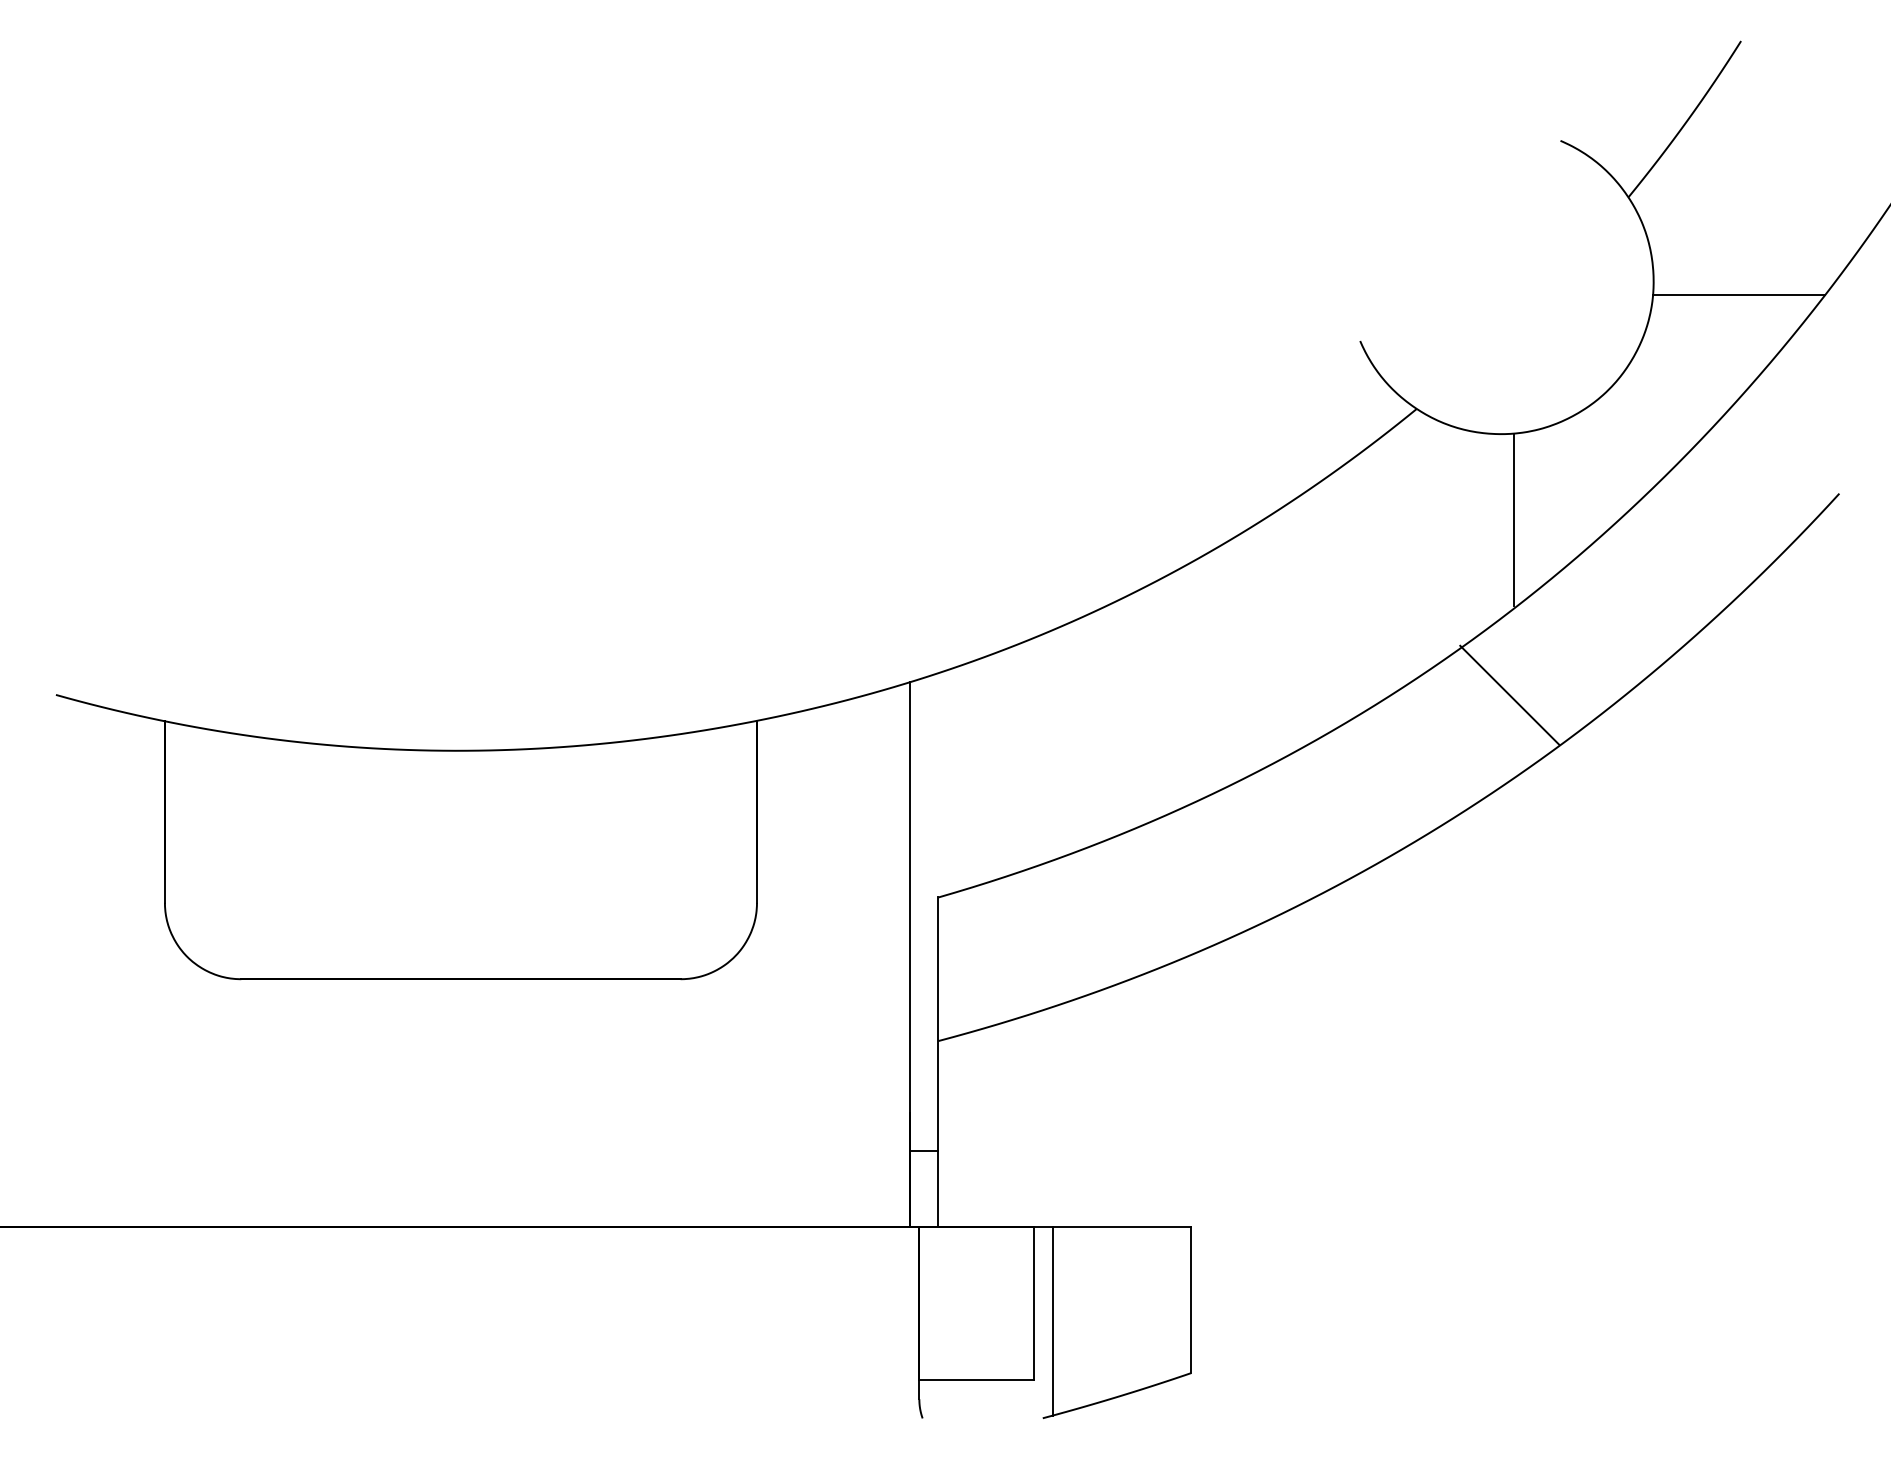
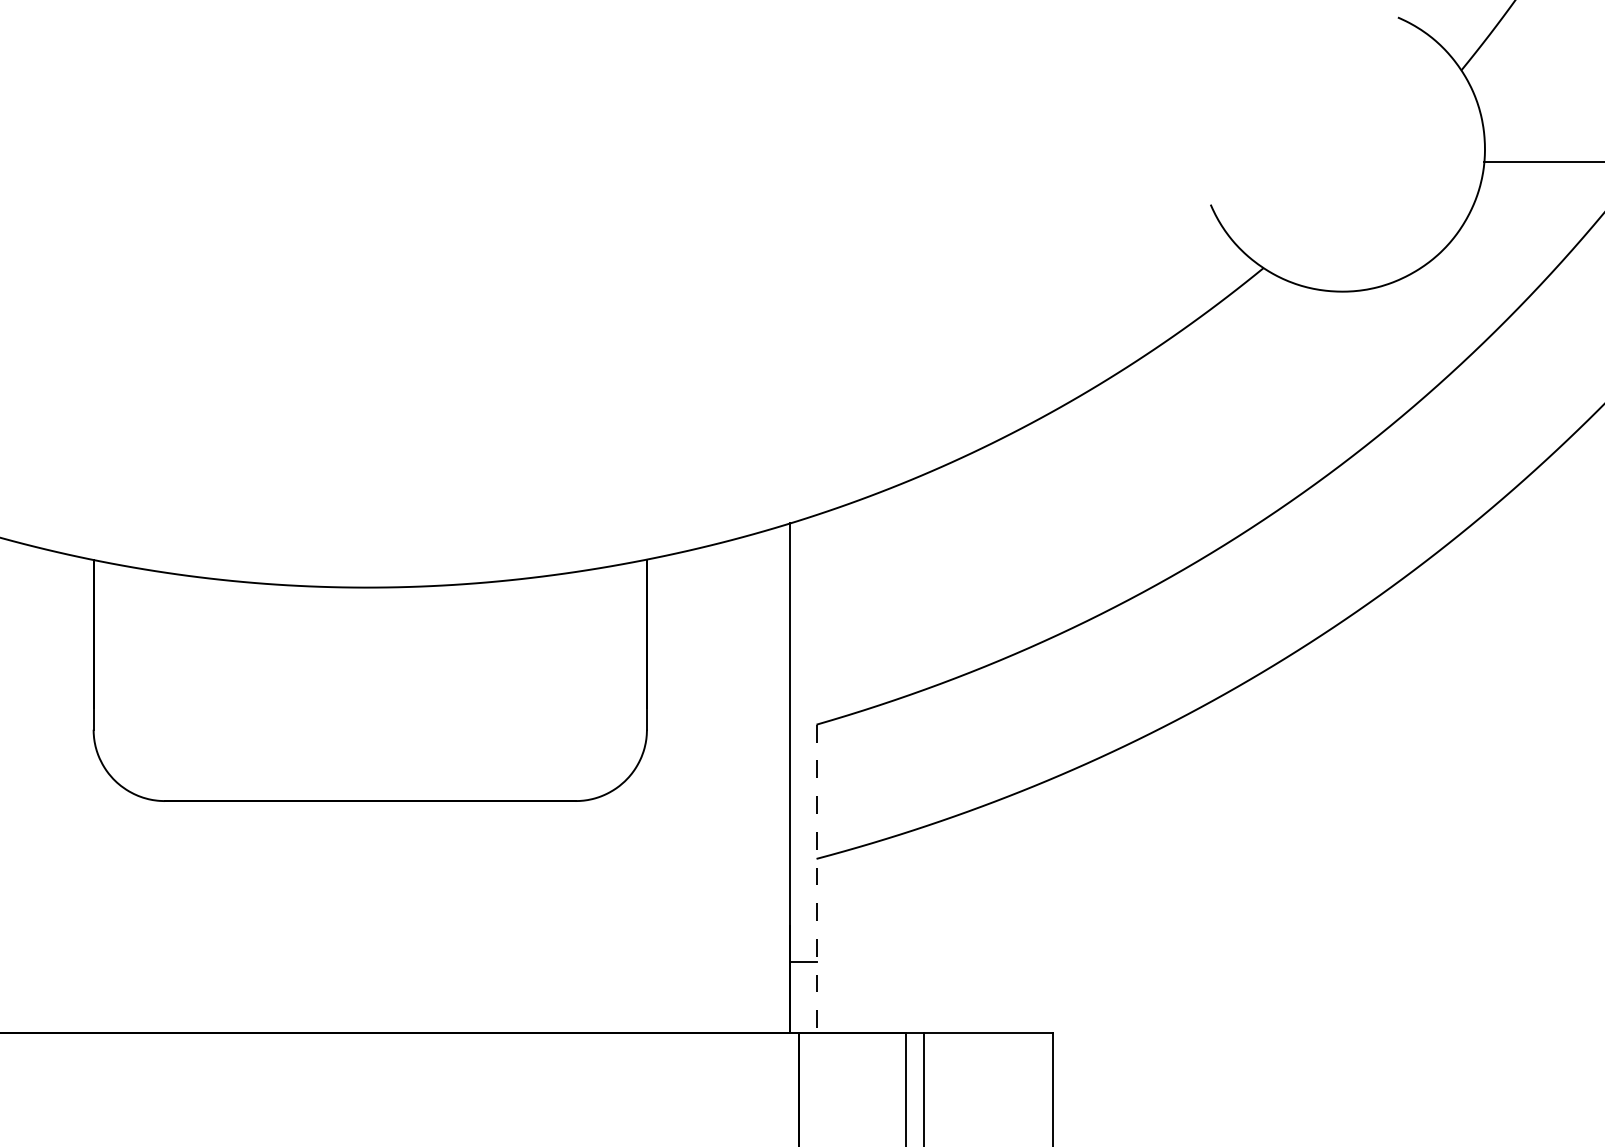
line: (1514, 519) -> (1354, 371), removed
line: (1509, 694) -> (1350, 534), removed
line: (938, 1062) -> (816, 878), solid -> dashed

